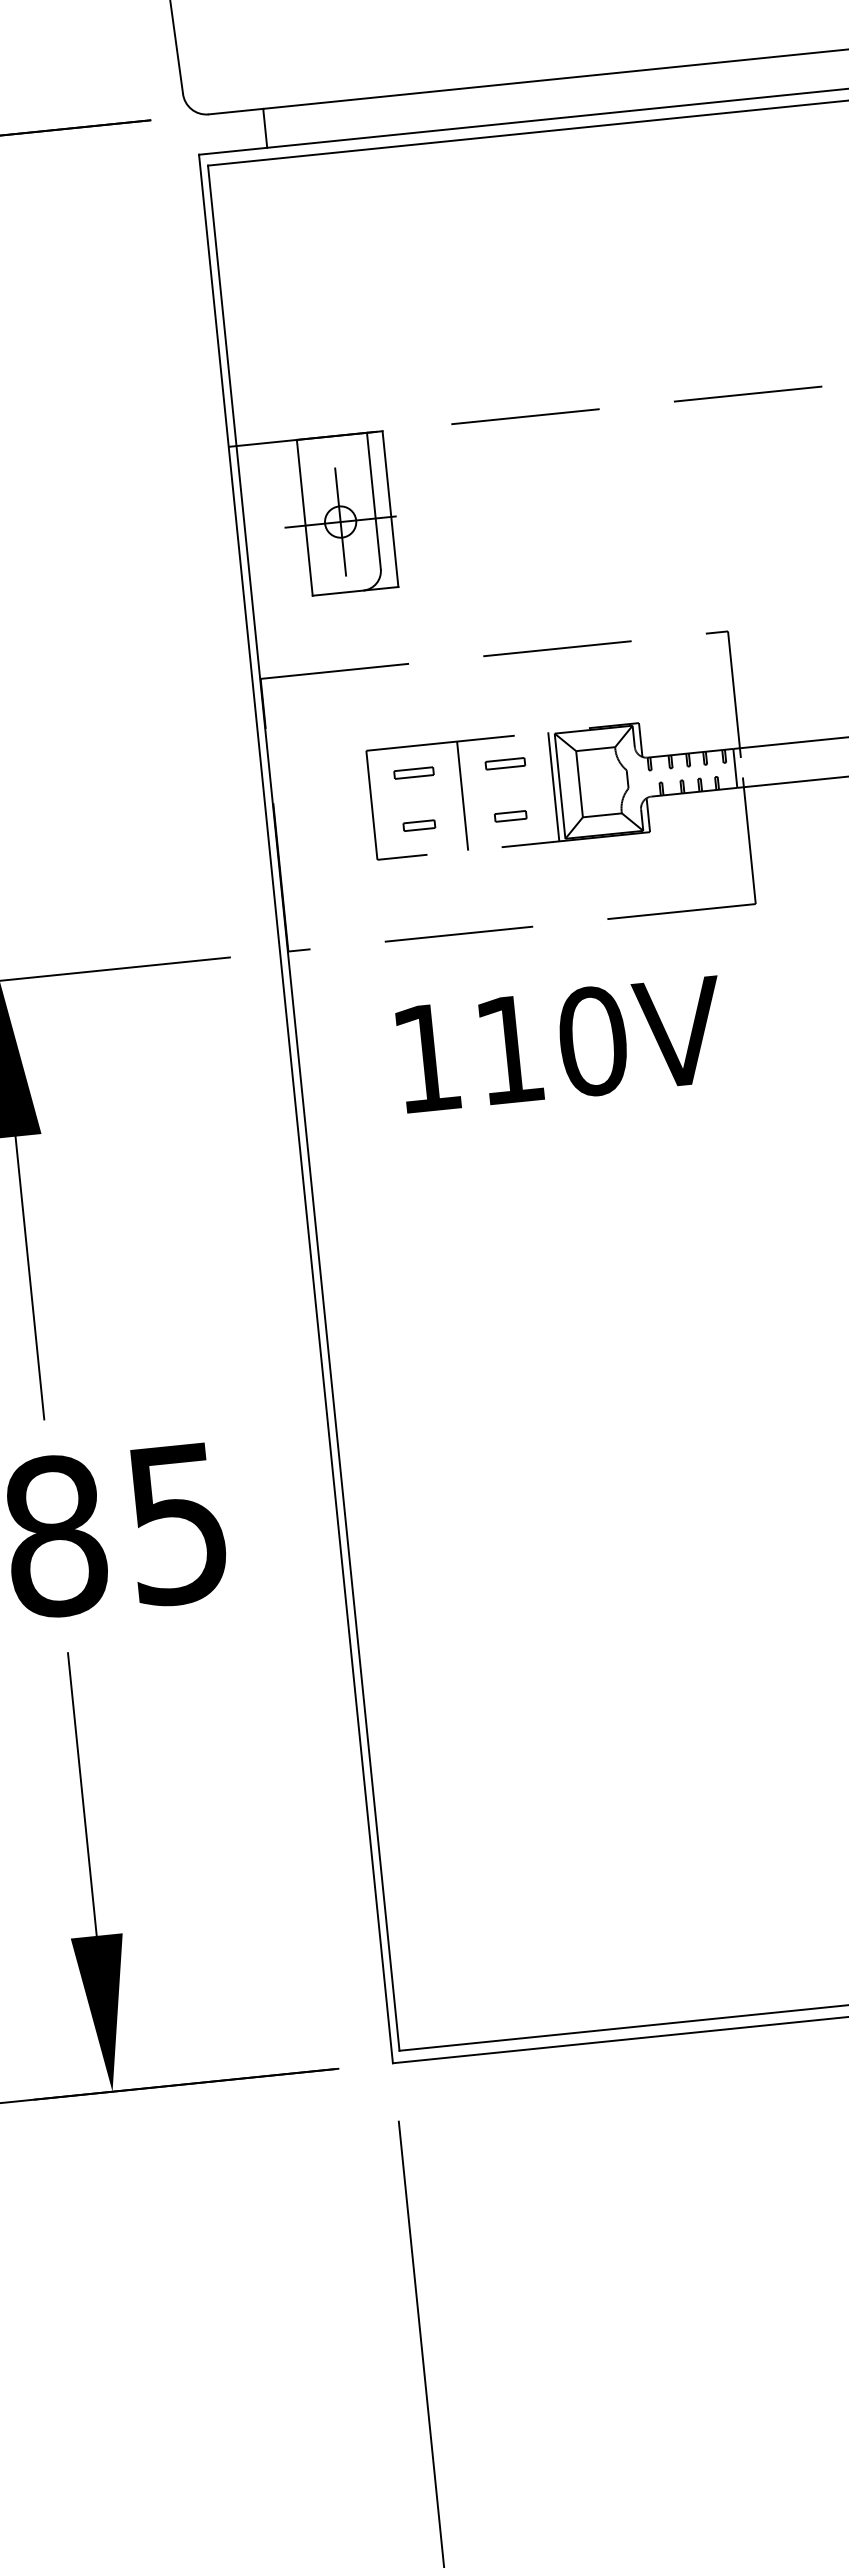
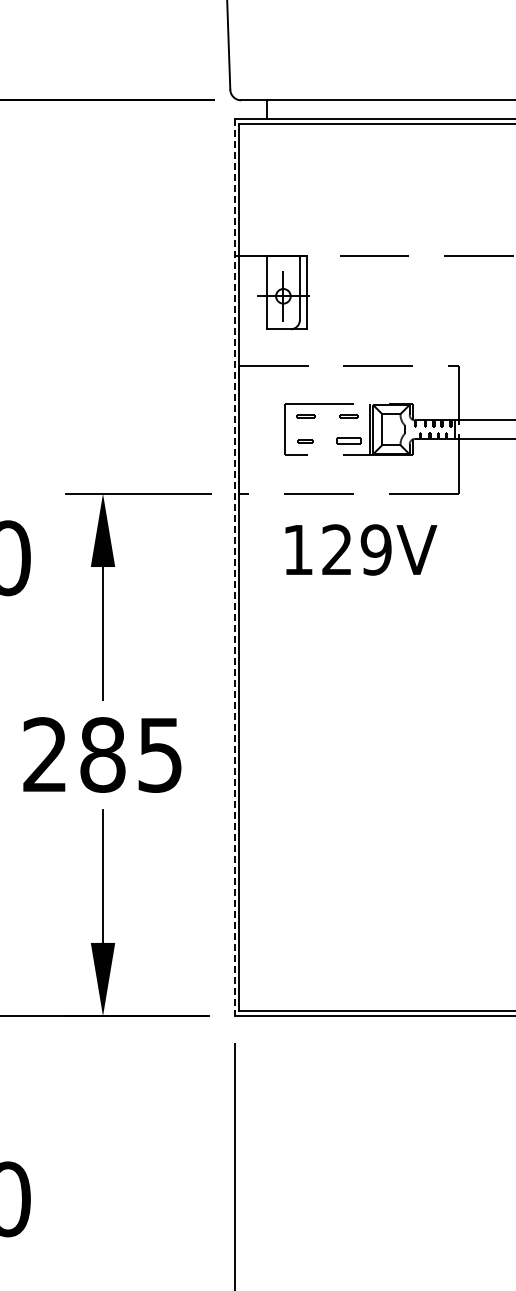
line: (463, 795) -> (327, 429), removed
part: (510, 816) -> (348, 441), size x1.6
text: (550, 1044) -> (356, 549), 110V -> 129V
line: (295, 1109) -> (234, 567), solid -> dashed

